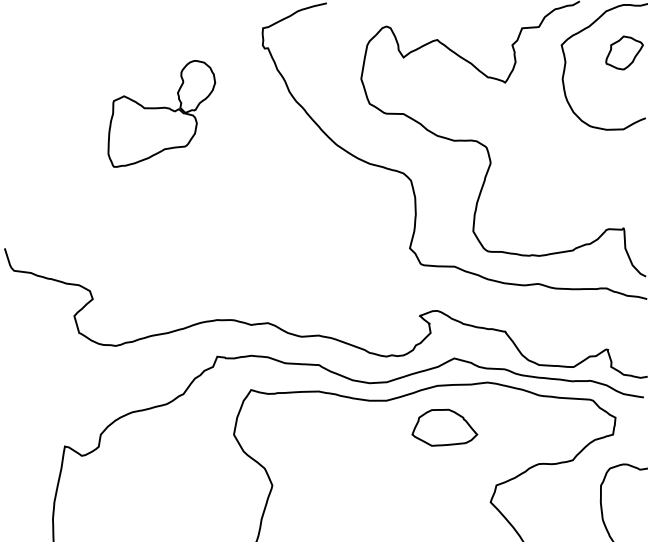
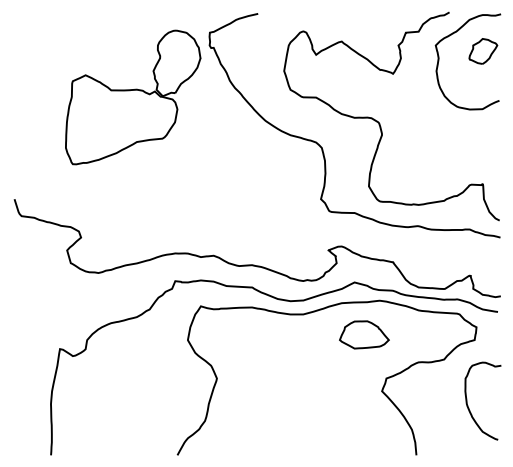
part: (162, 113) -> (133, 97), size x1.67
part: (444, 427) -> (364, 334), moved

